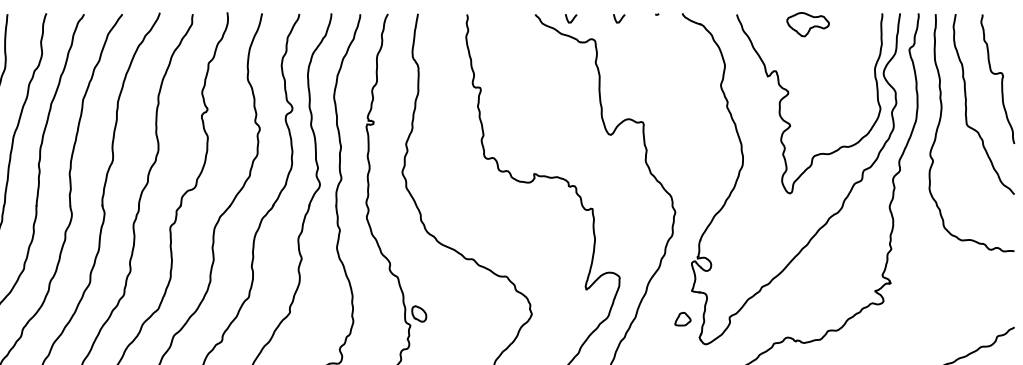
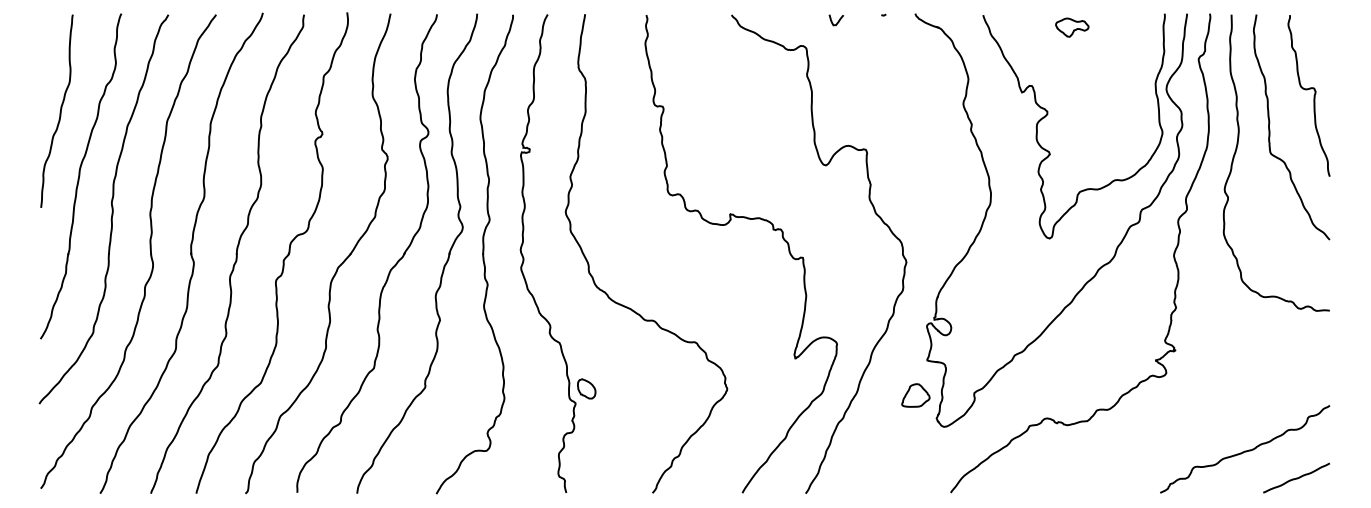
curve: (572, 19) -> (777, 21), removed
part: (808, 24) -> (1072, 27), size x0.62
part: (682, 319) -> (915, 395), size x1.43

